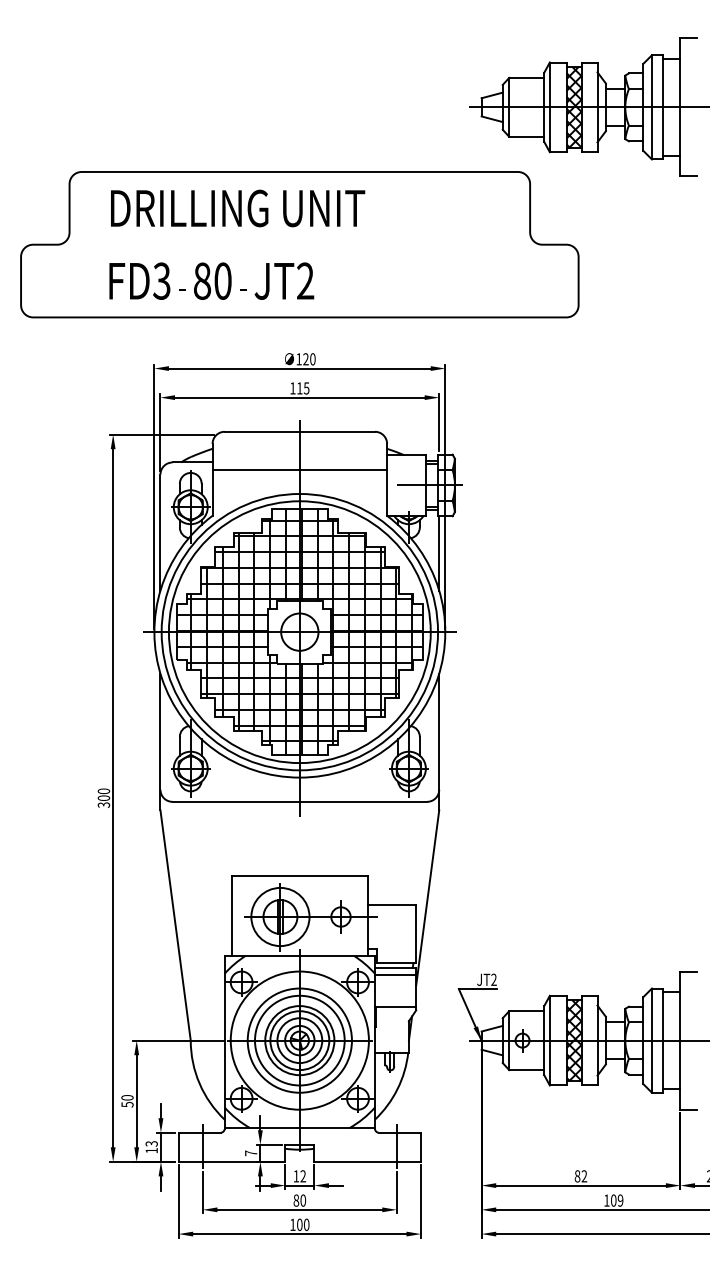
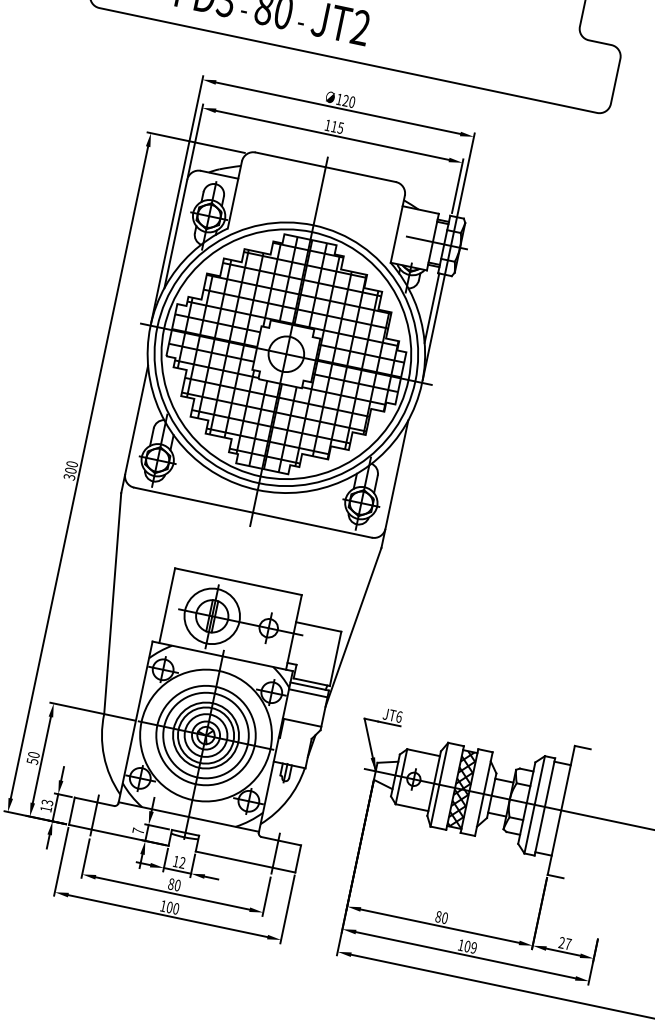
line: (299, 470) -> (317, 203), removed
text: (493, 979) -> (398, 716), JT2 -> JT6
text: (584, 1176) -> (445, 918), 82 -> 80

